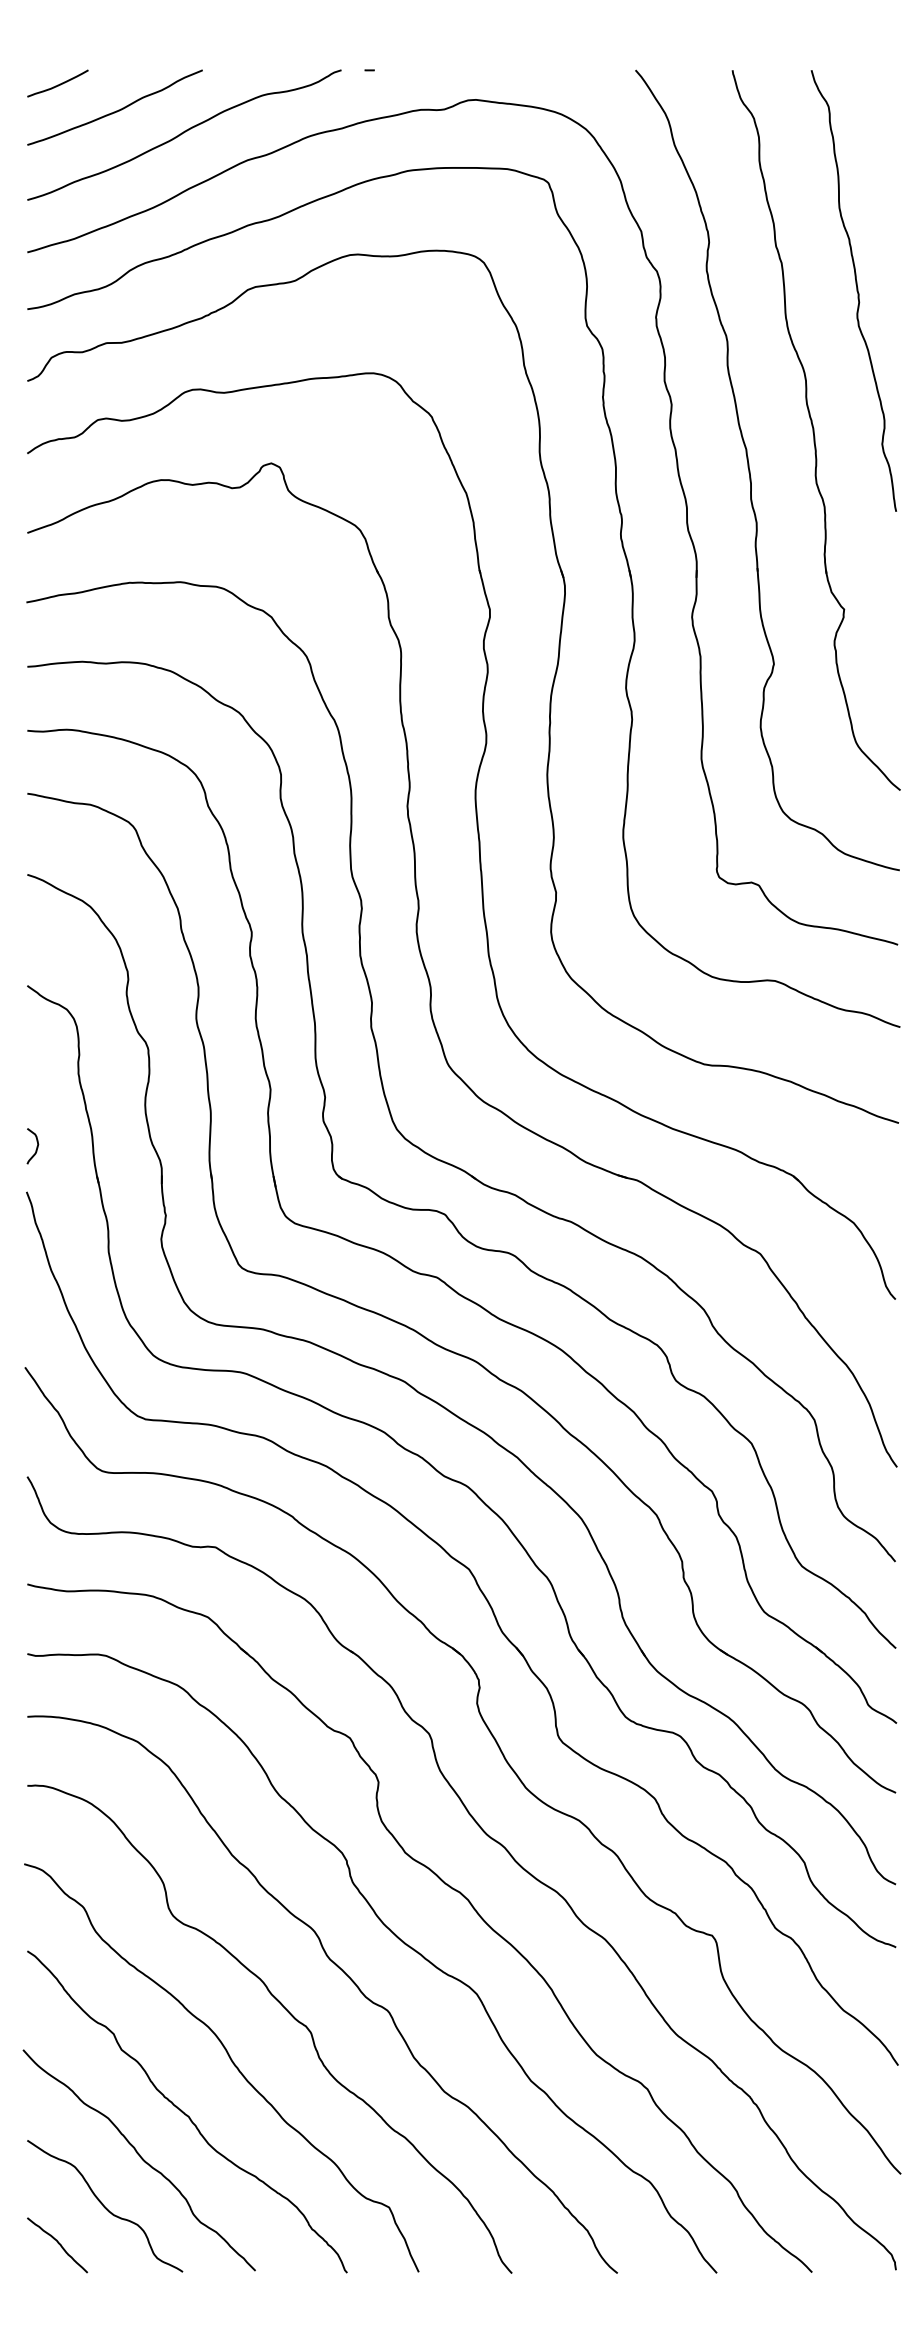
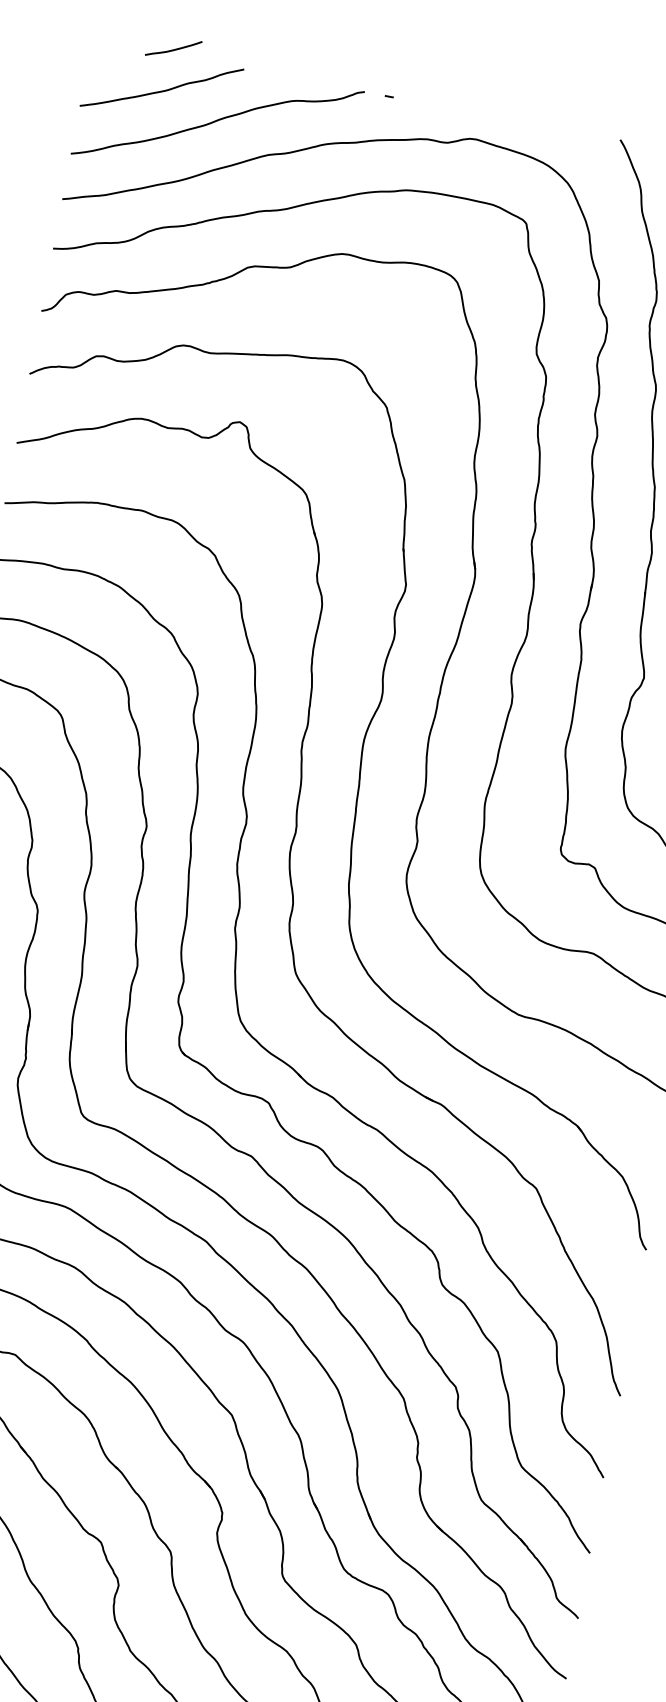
curve: (57, 84) -> (173, 49), moved

